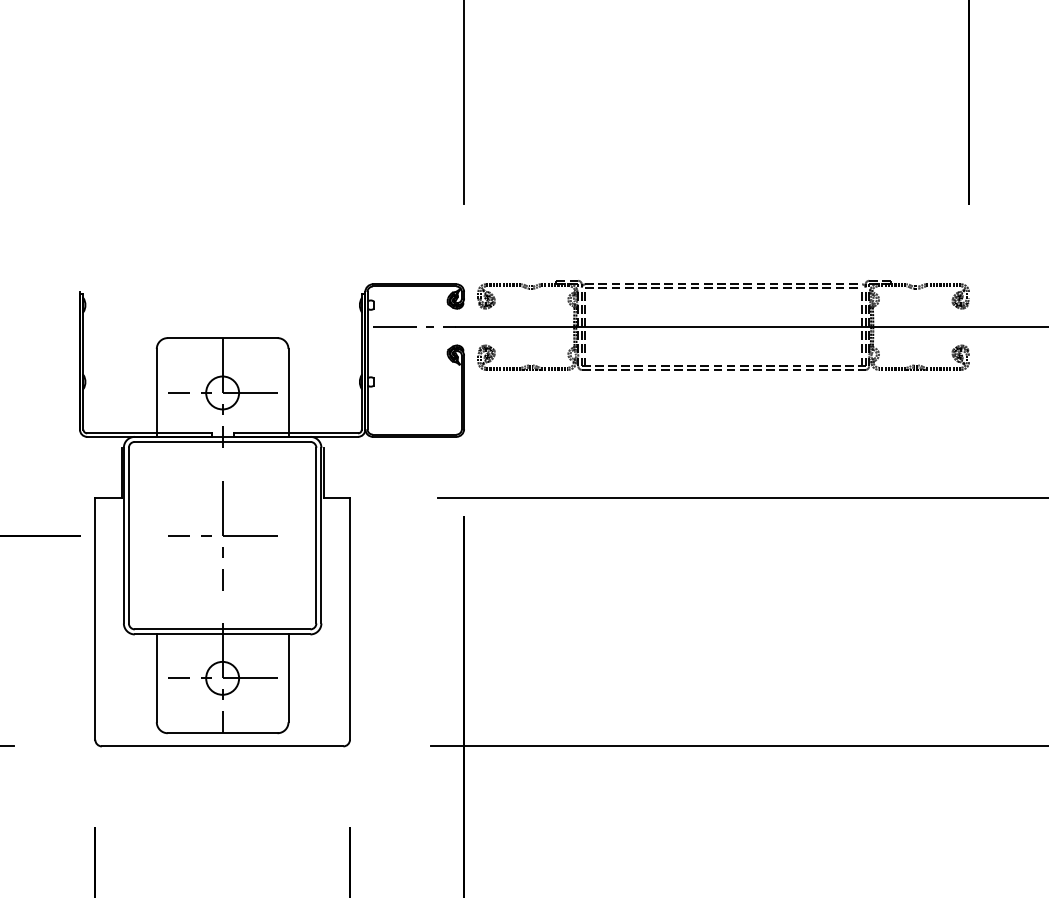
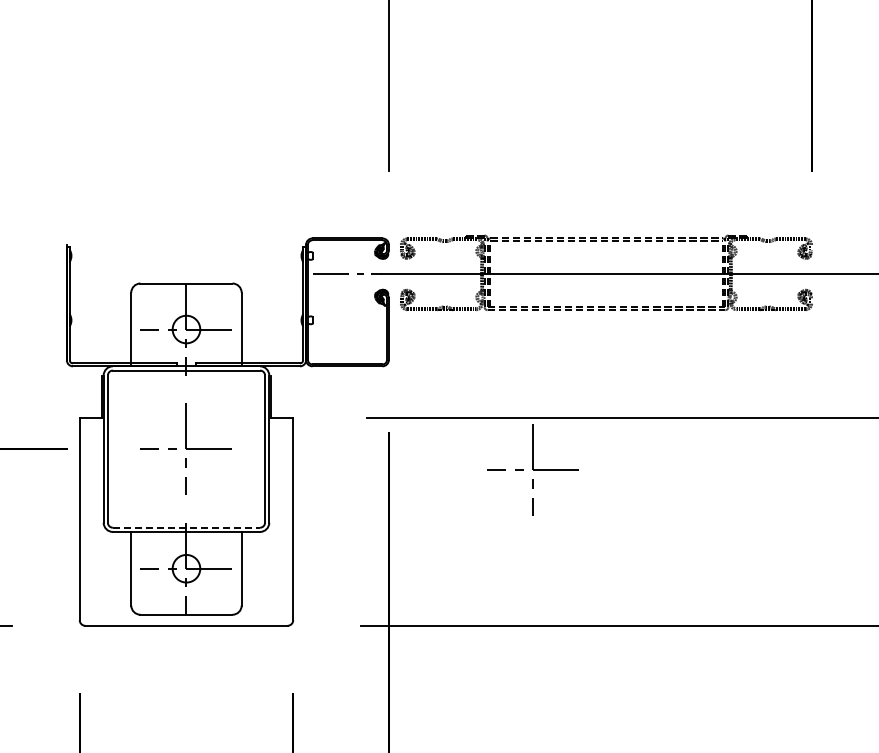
part: (635, 559) -> (532, 469), added
line: (222, 629) -> (186, 527), solid -> dashed

